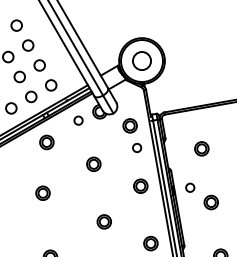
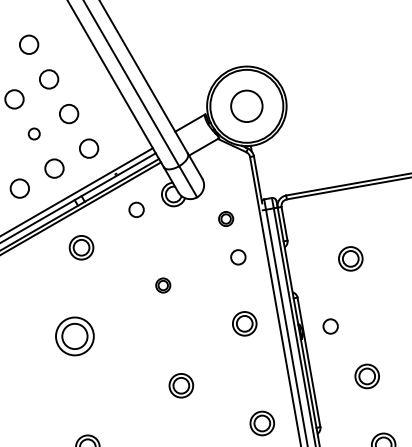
circle: (19, 76) -> (33, 133), size x0.6
circle: (129, 125) -> (225, 218), size x0.6
part: (93, 163) -> (162, 284), size x0.6
part: (42, 192) -> (73, 334), size x1.6
part: (210, 202) -> (365, 376), moved

